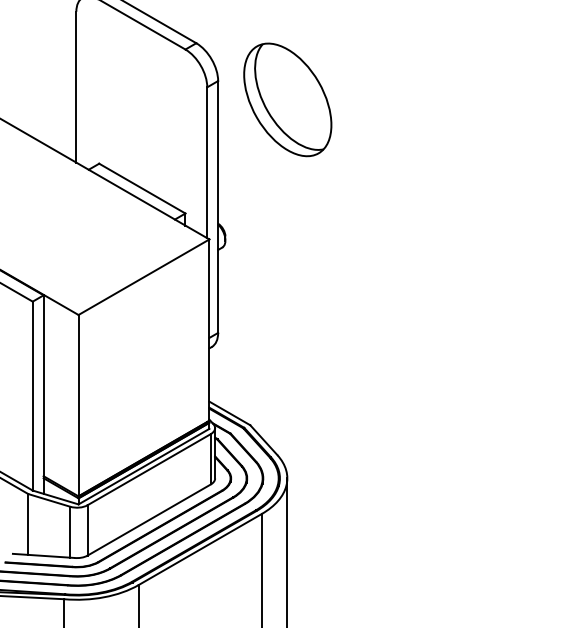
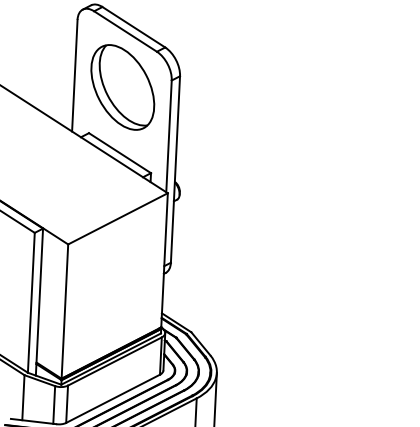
part: (287, 99) -> (122, 87), moved

